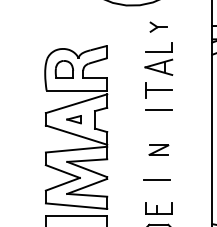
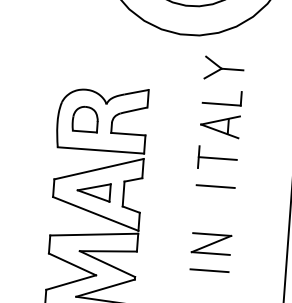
part: (158, 26) -> (223, 67), size x1.67
part: (73, 119) -> (93, 191), size x1.67
part: (158, 149) -> (211, 242), size x1.43
line: (156, 179) -> (209, 270), moved

